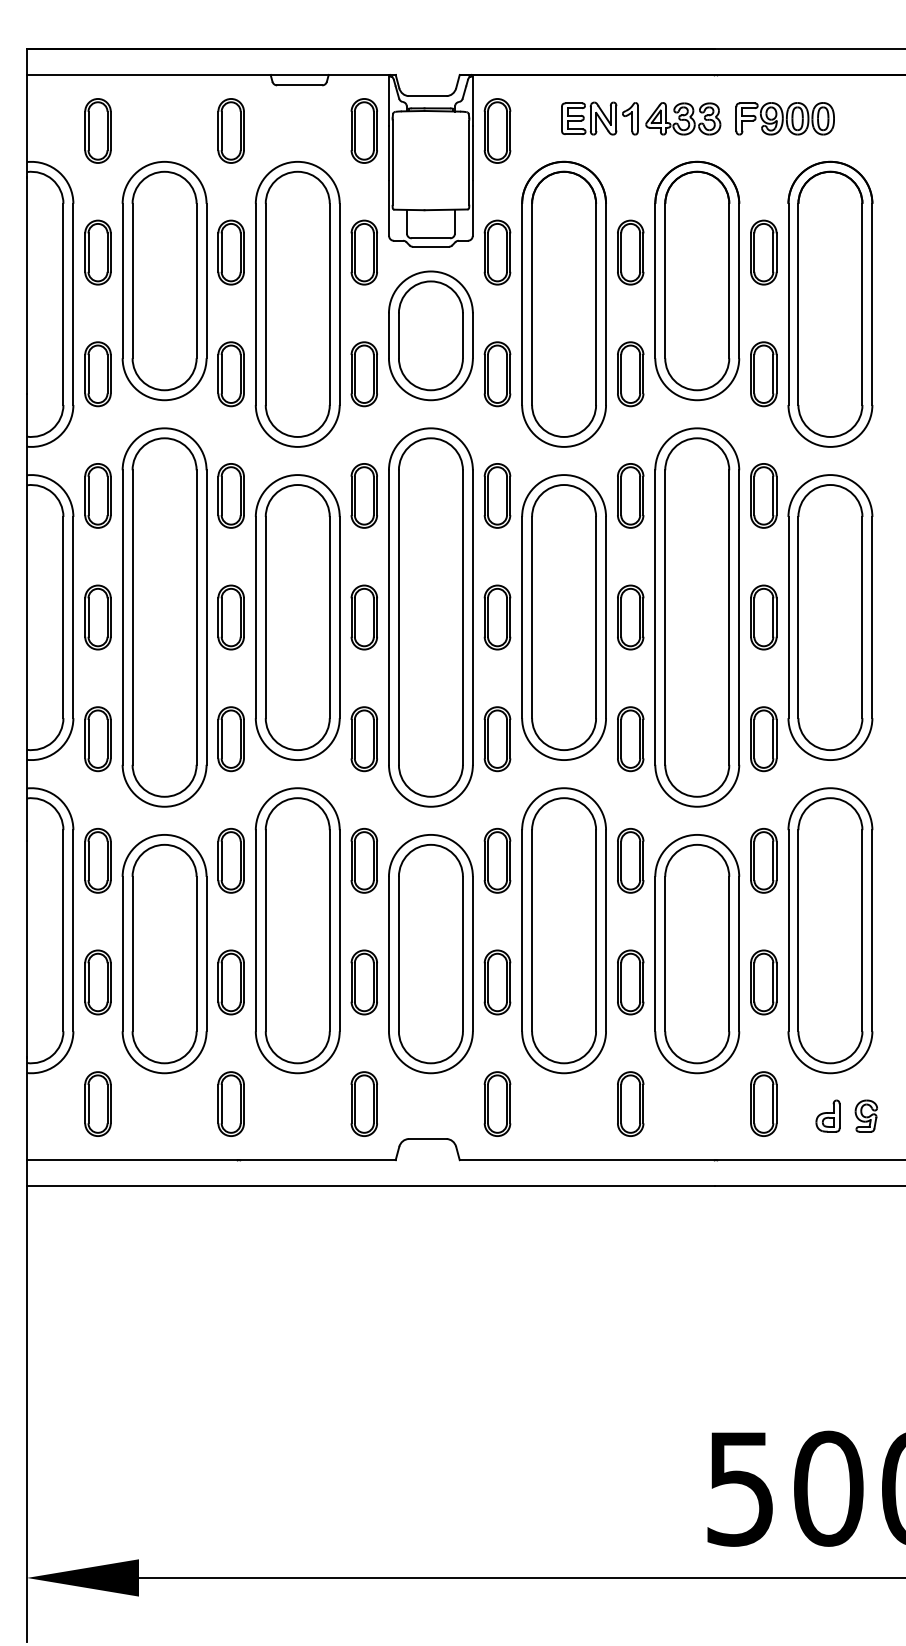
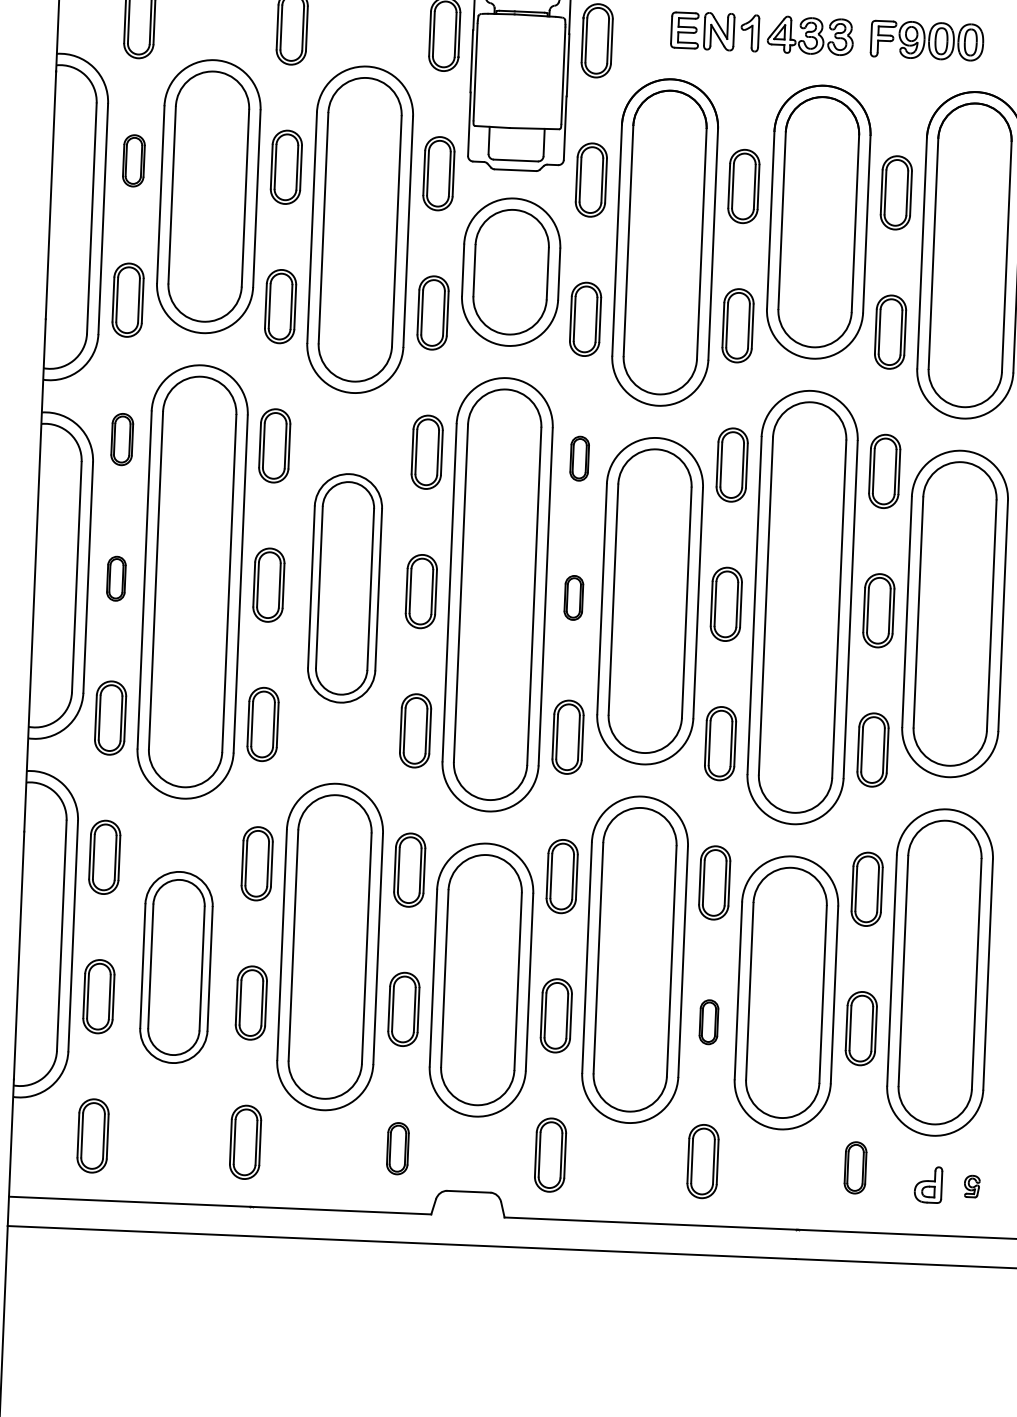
part: (97, 252) -> (133, 160), size x0.7
part: (97, 495) -> (121, 439), size x0.7
part: (497, 495) -> (579, 458), size x0.6
part: (97, 617) -> (115, 578), size x0.6
part: (297, 617) -> (344, 588), size x0.7
part: (497, 617) -> (573, 597), size x0.6
part: (164, 954) -> (176, 967), size x0.7
part: (630, 982) -> (708, 1022), size x0.6
part: (363, 1103) -> (397, 1148), size x0.7
part: (763, 1103) -> (855, 1167), size x0.7
part: (865, 1115) -> (971, 1185), size x0.6

